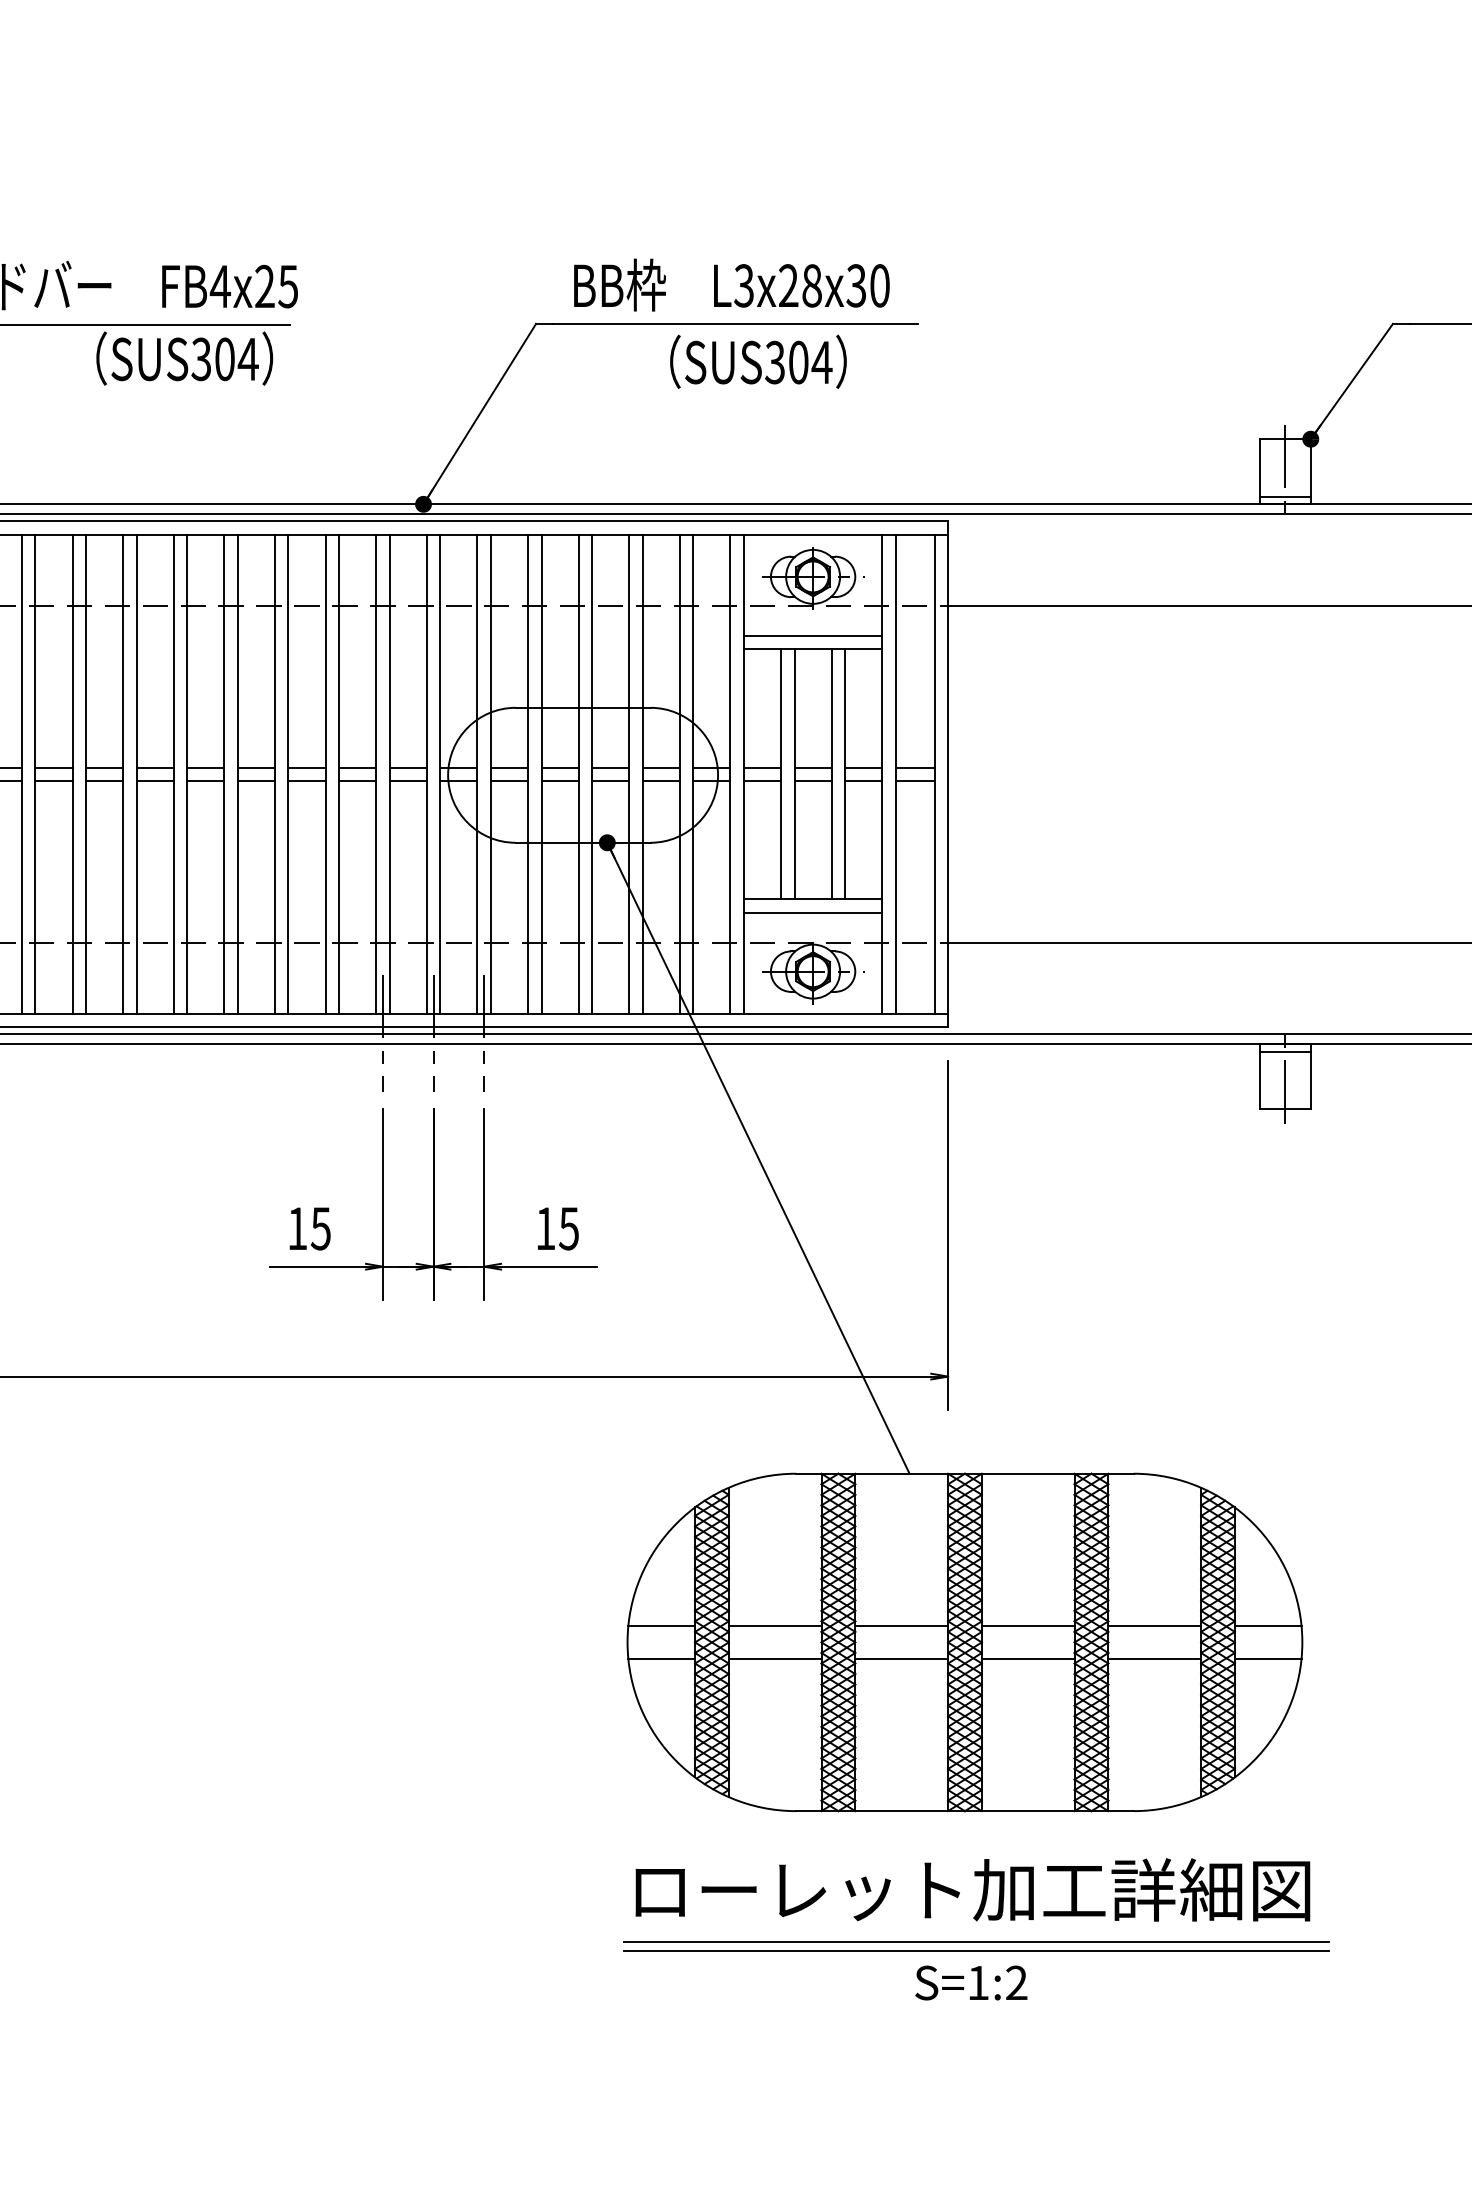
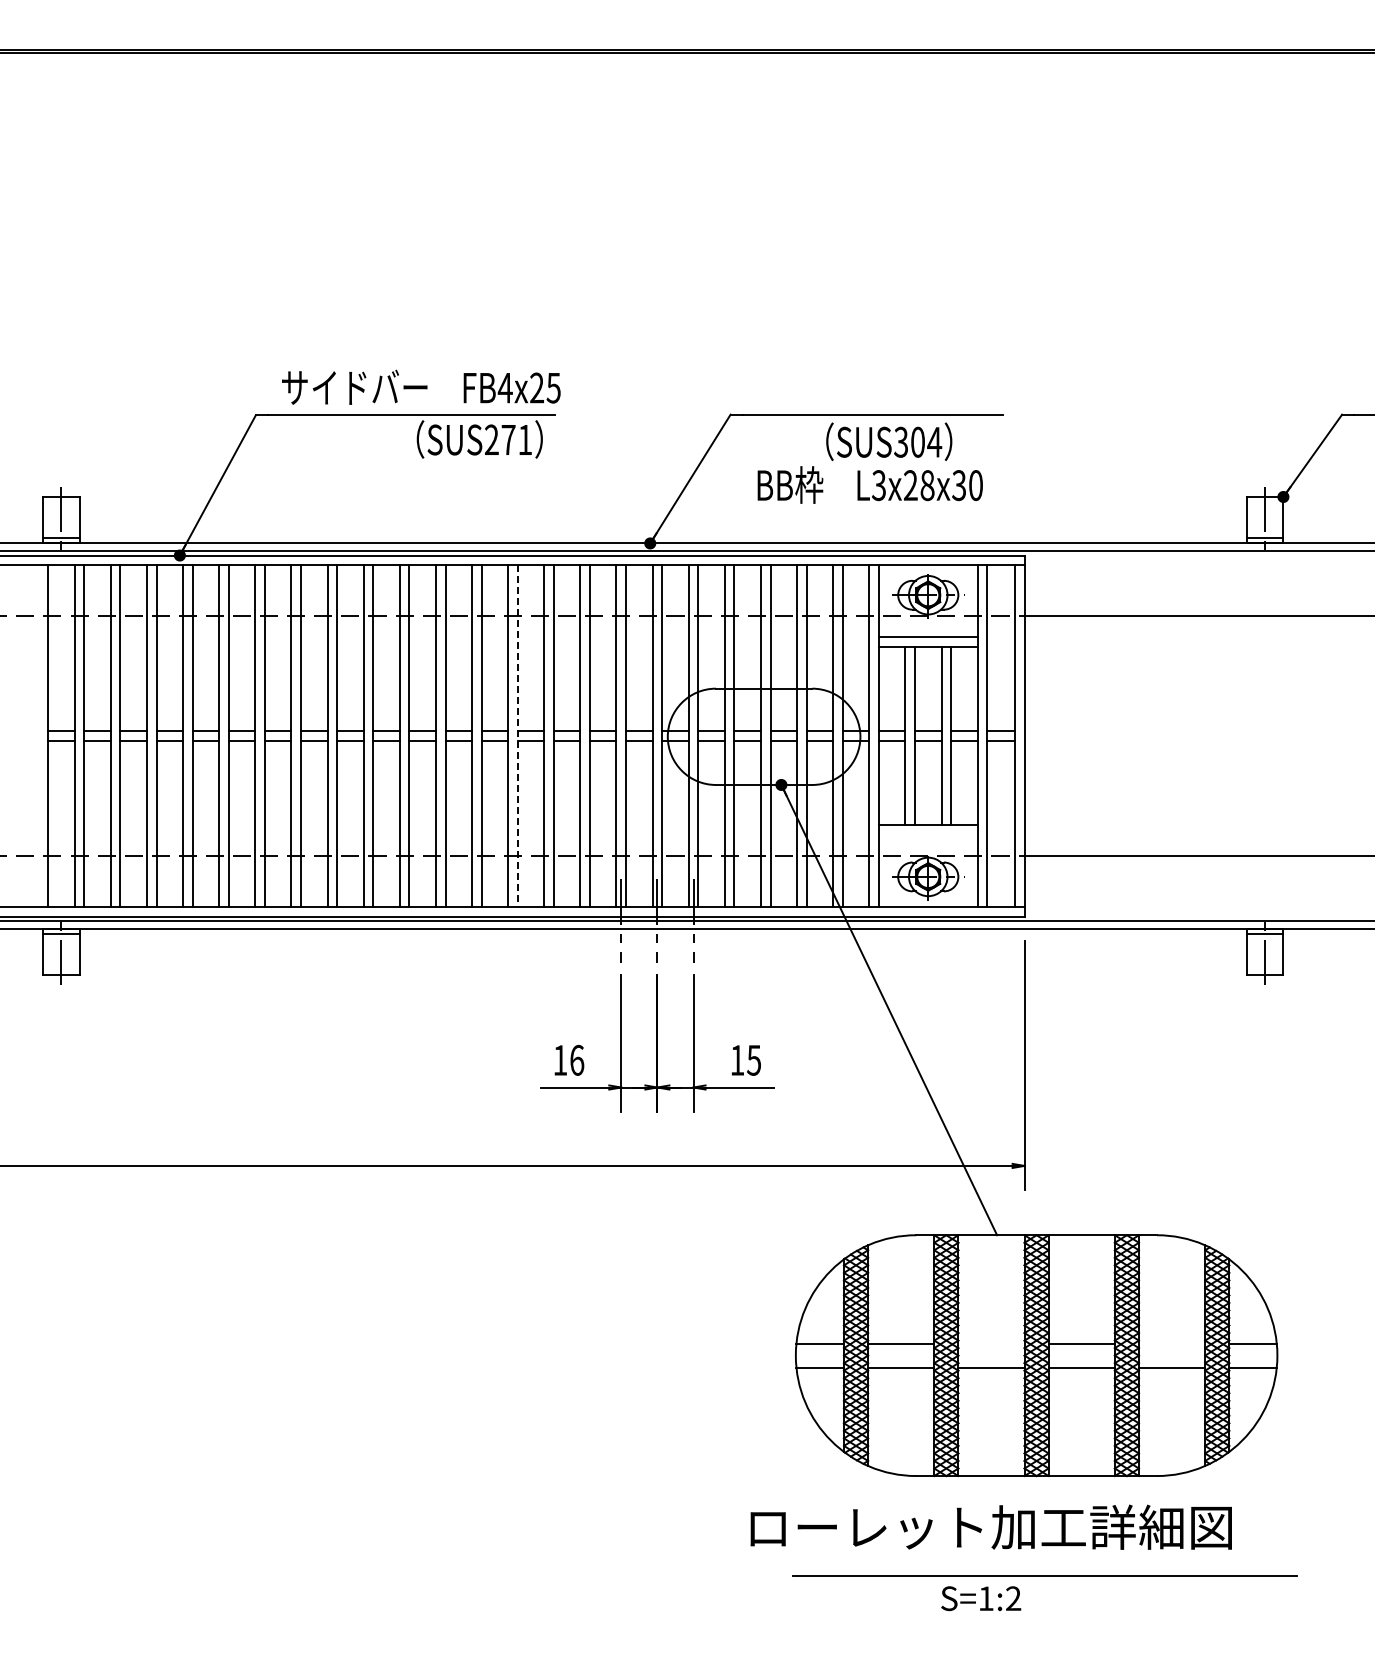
text: (730, 284) -> (869, 484), moved
text: (224, 358) -> (508, 439), SUS304 -> SUS271
line: (237, 774) -> (517, 736), solid -> dashed
line: (812, 912) -> (927, 834), removed
text: (321, 1227) -> (577, 1059), 15 -> 16
line: (901, 1625) -> (991, 1343), removed
line: (1153, 1625) -> (1171, 1343), removed
text: (971, 1888) -> (990, 1526), moved
line: (975, 1942) -> (1044, 1569), removed
text: (971, 1982) -> (981, 1598), moved

